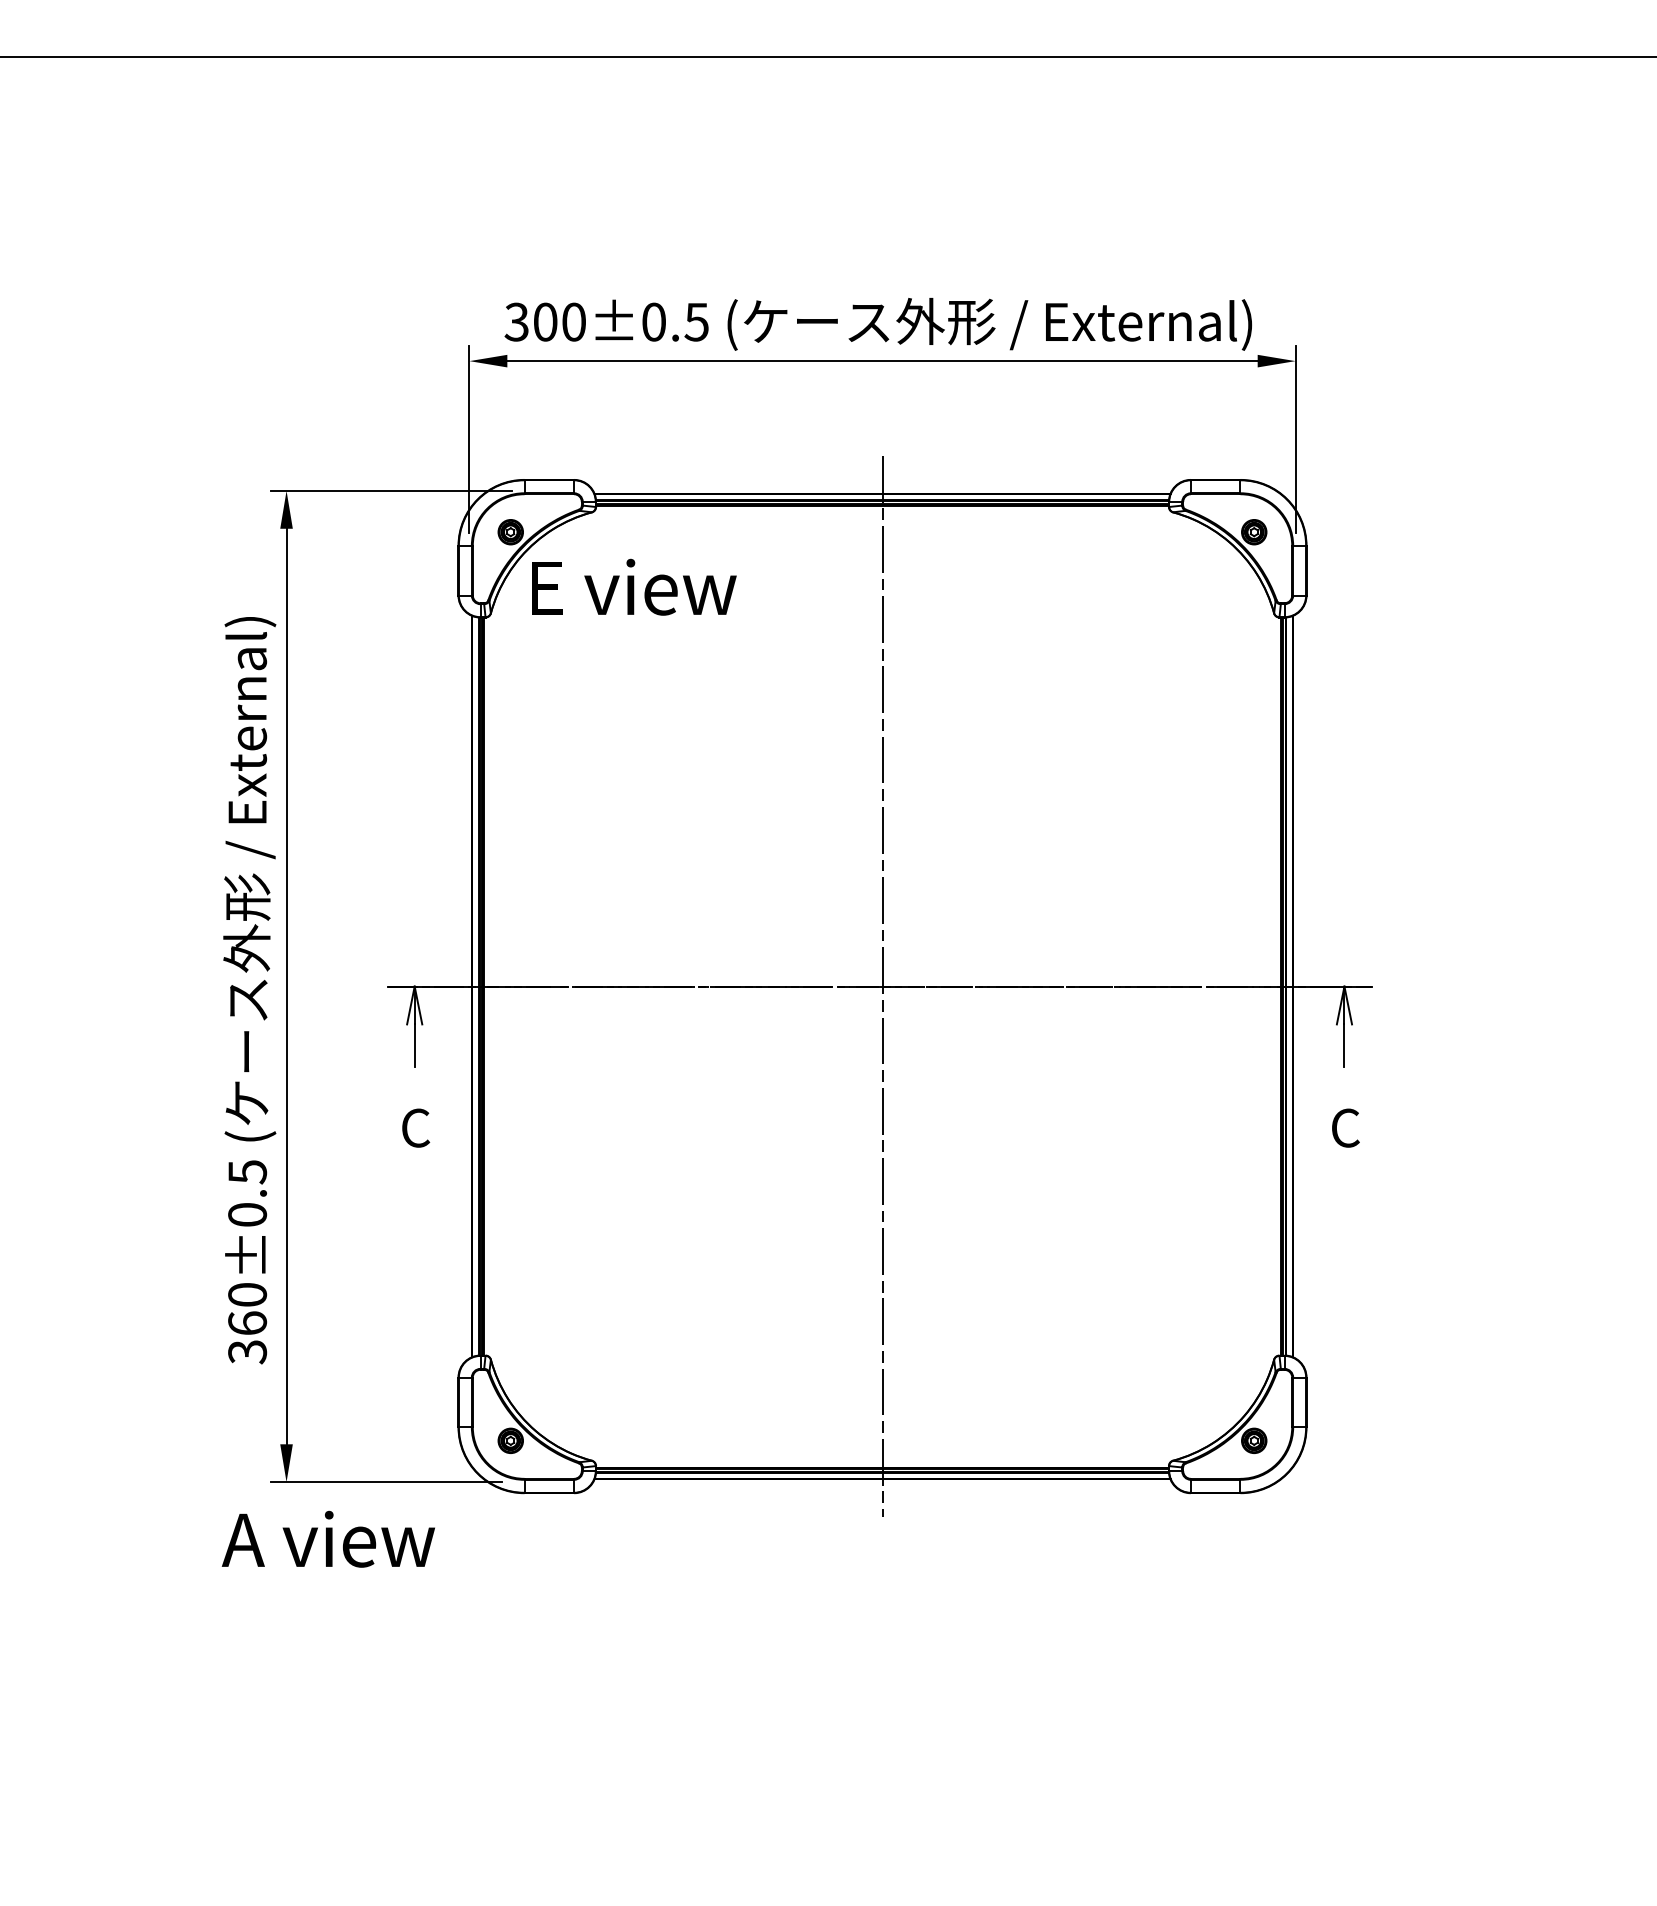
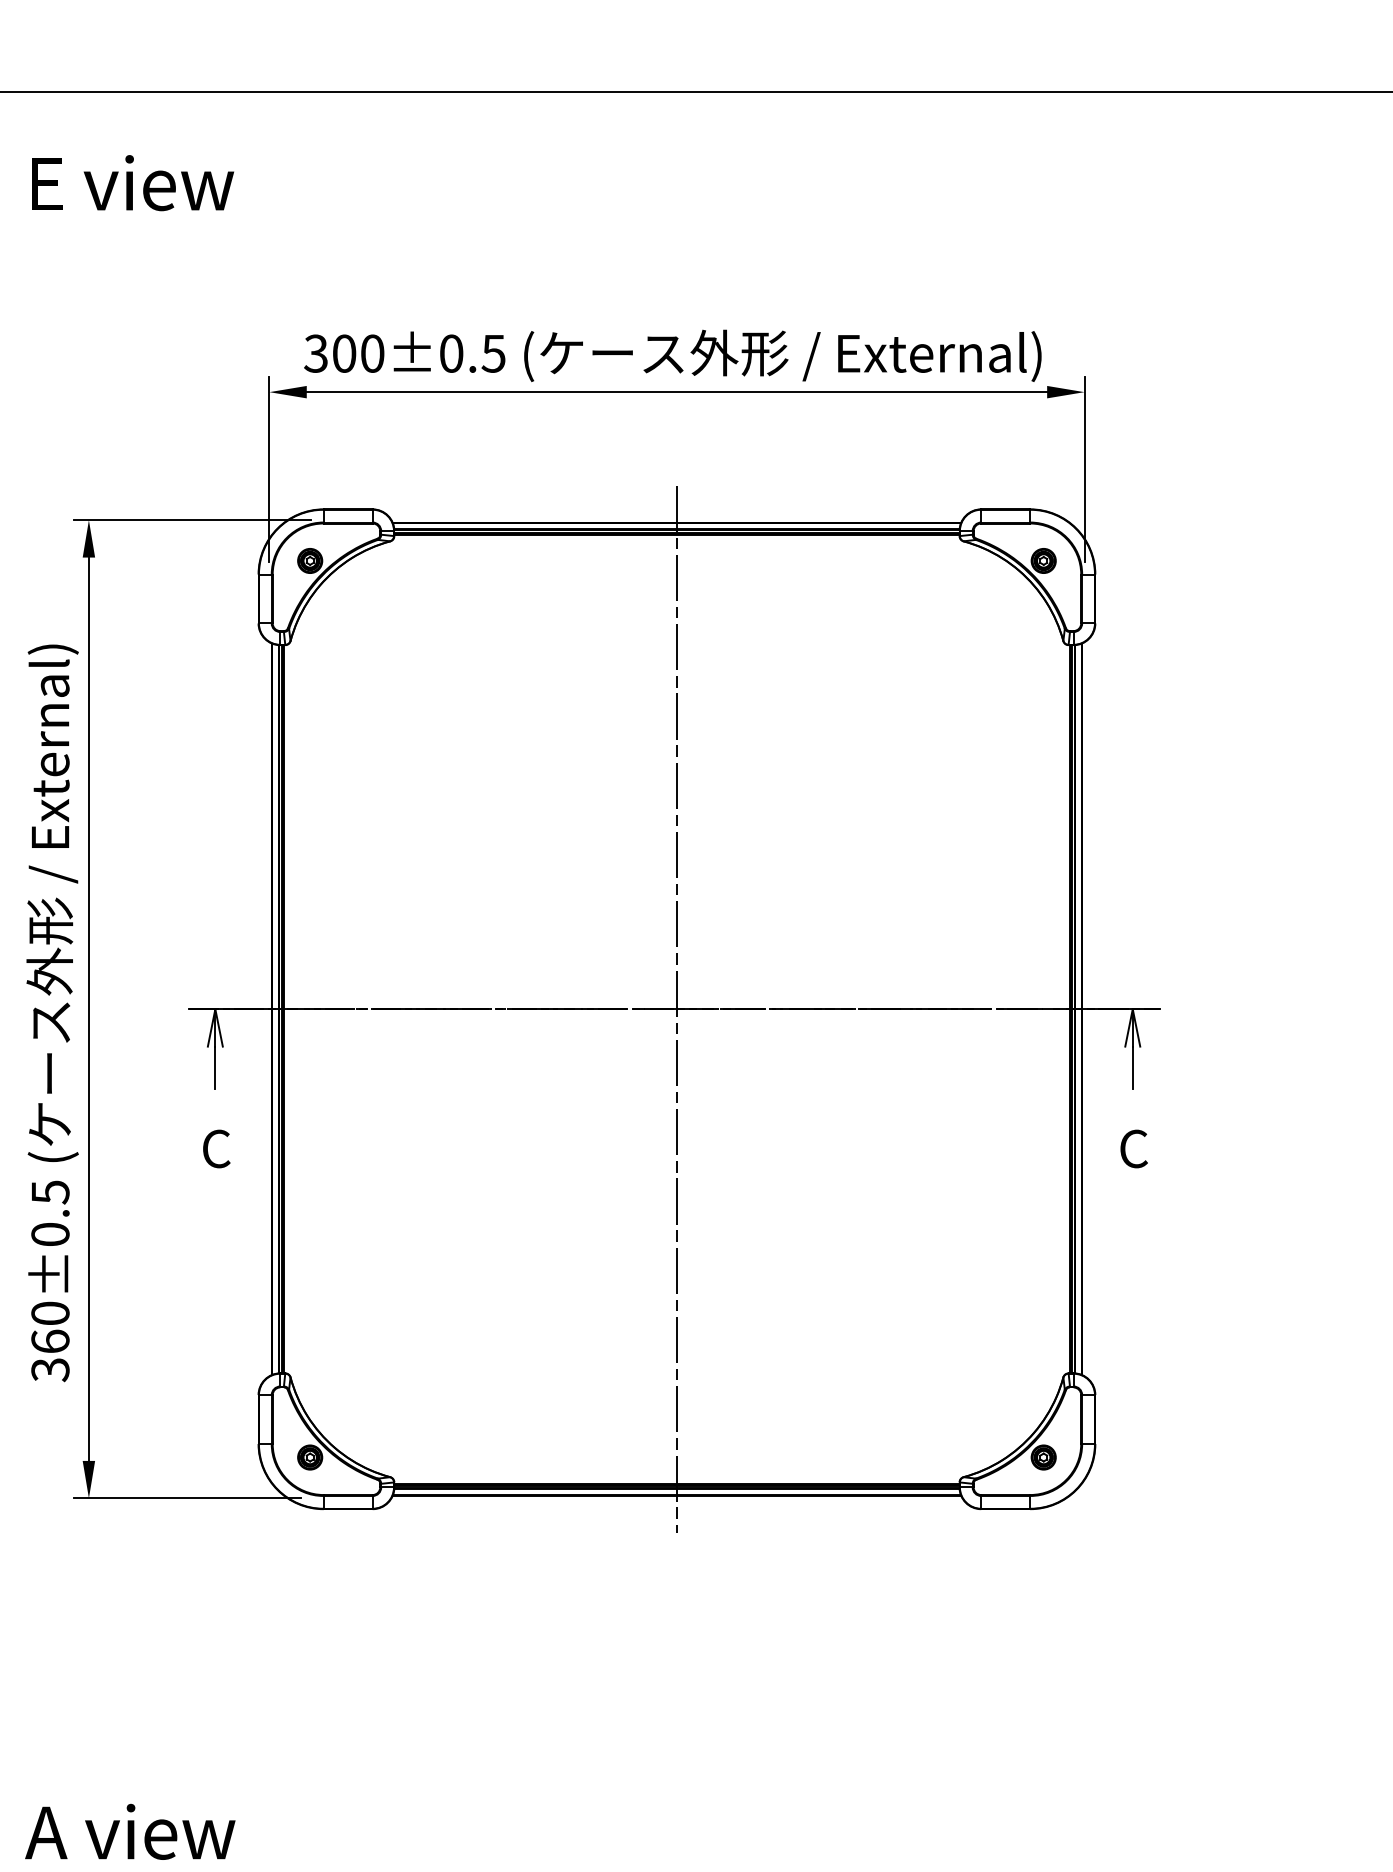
text: (634, 586) -> (133, 182), moved
text: (327, 1538) -> (129, 1831), moved

